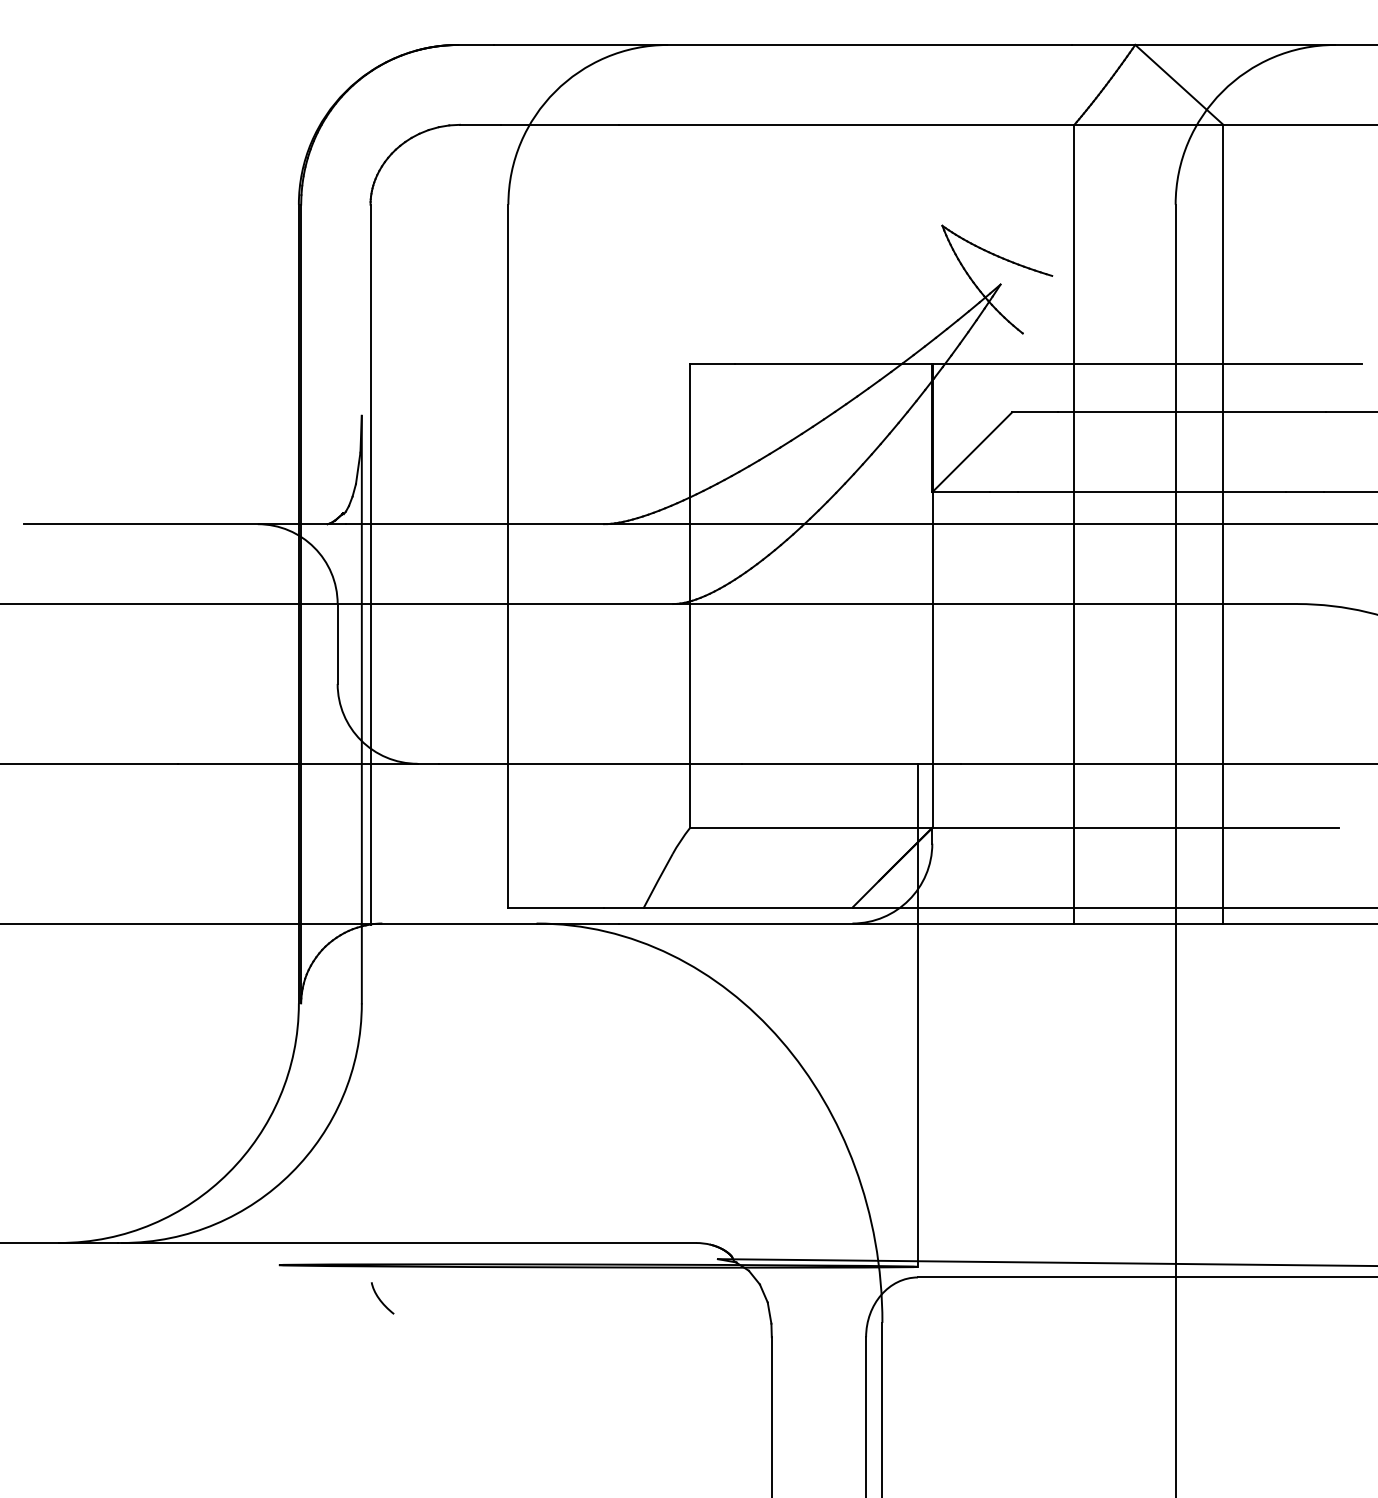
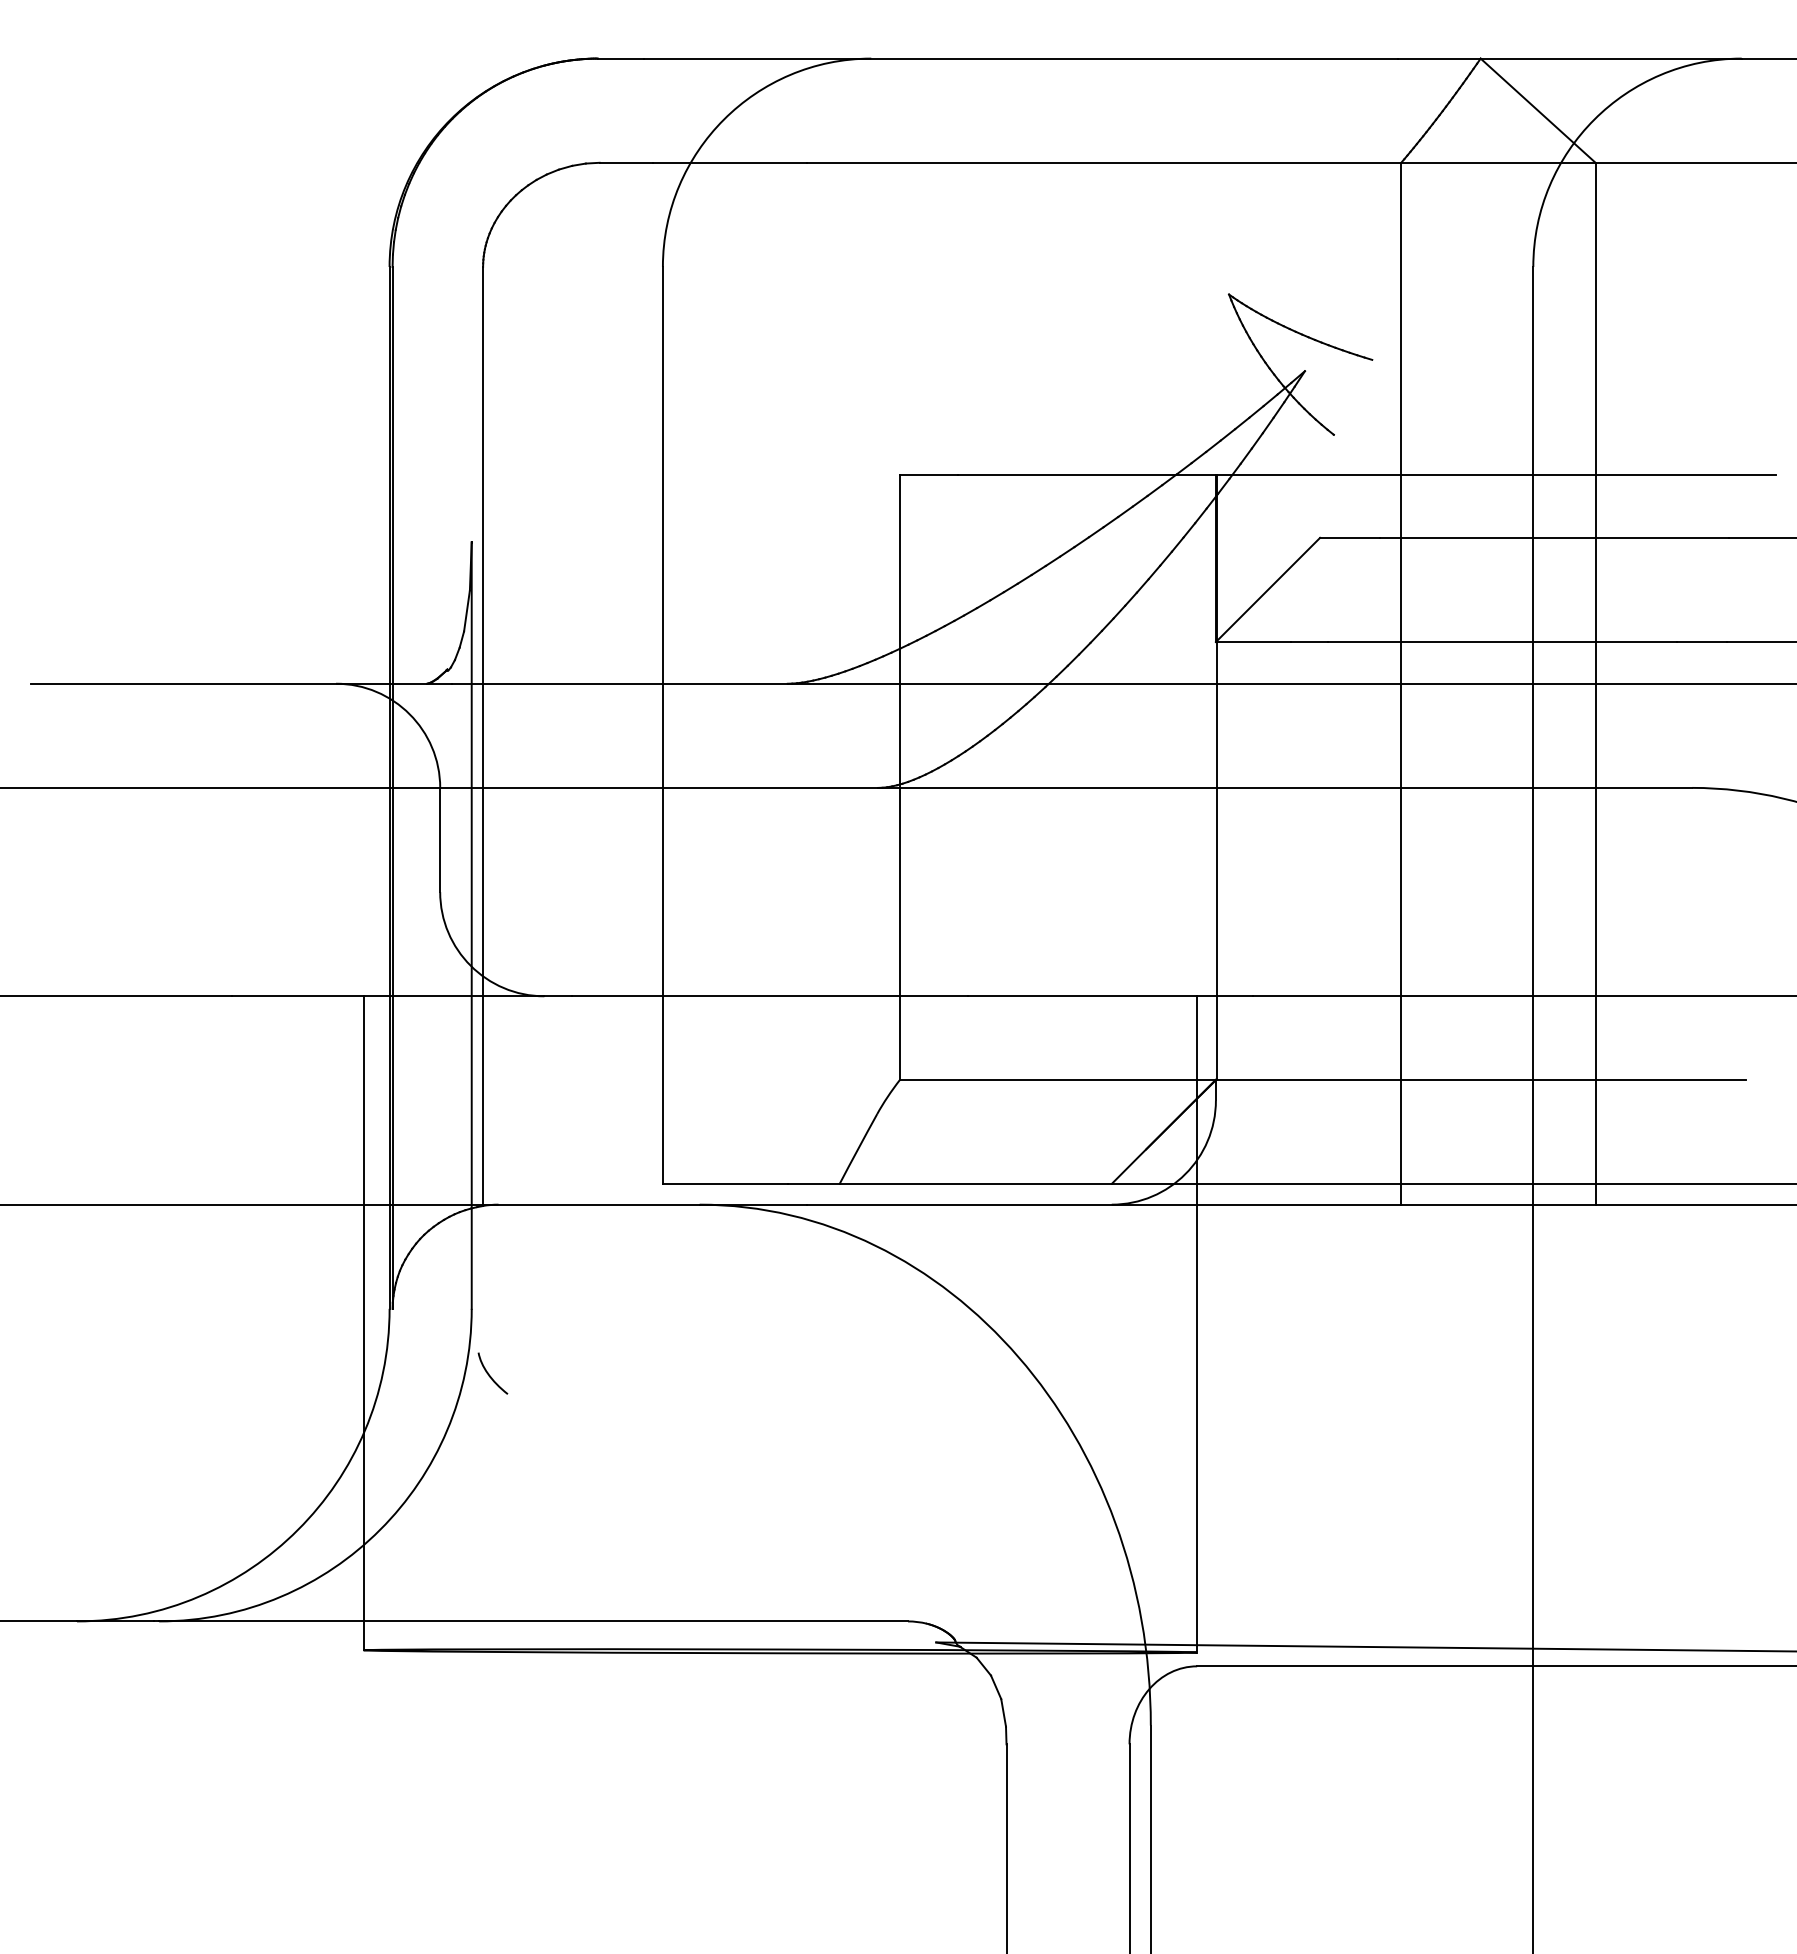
line: (278, 1014) -> (363, 1323), added
curve: (380, 1299) -> (490, 1375), moved

